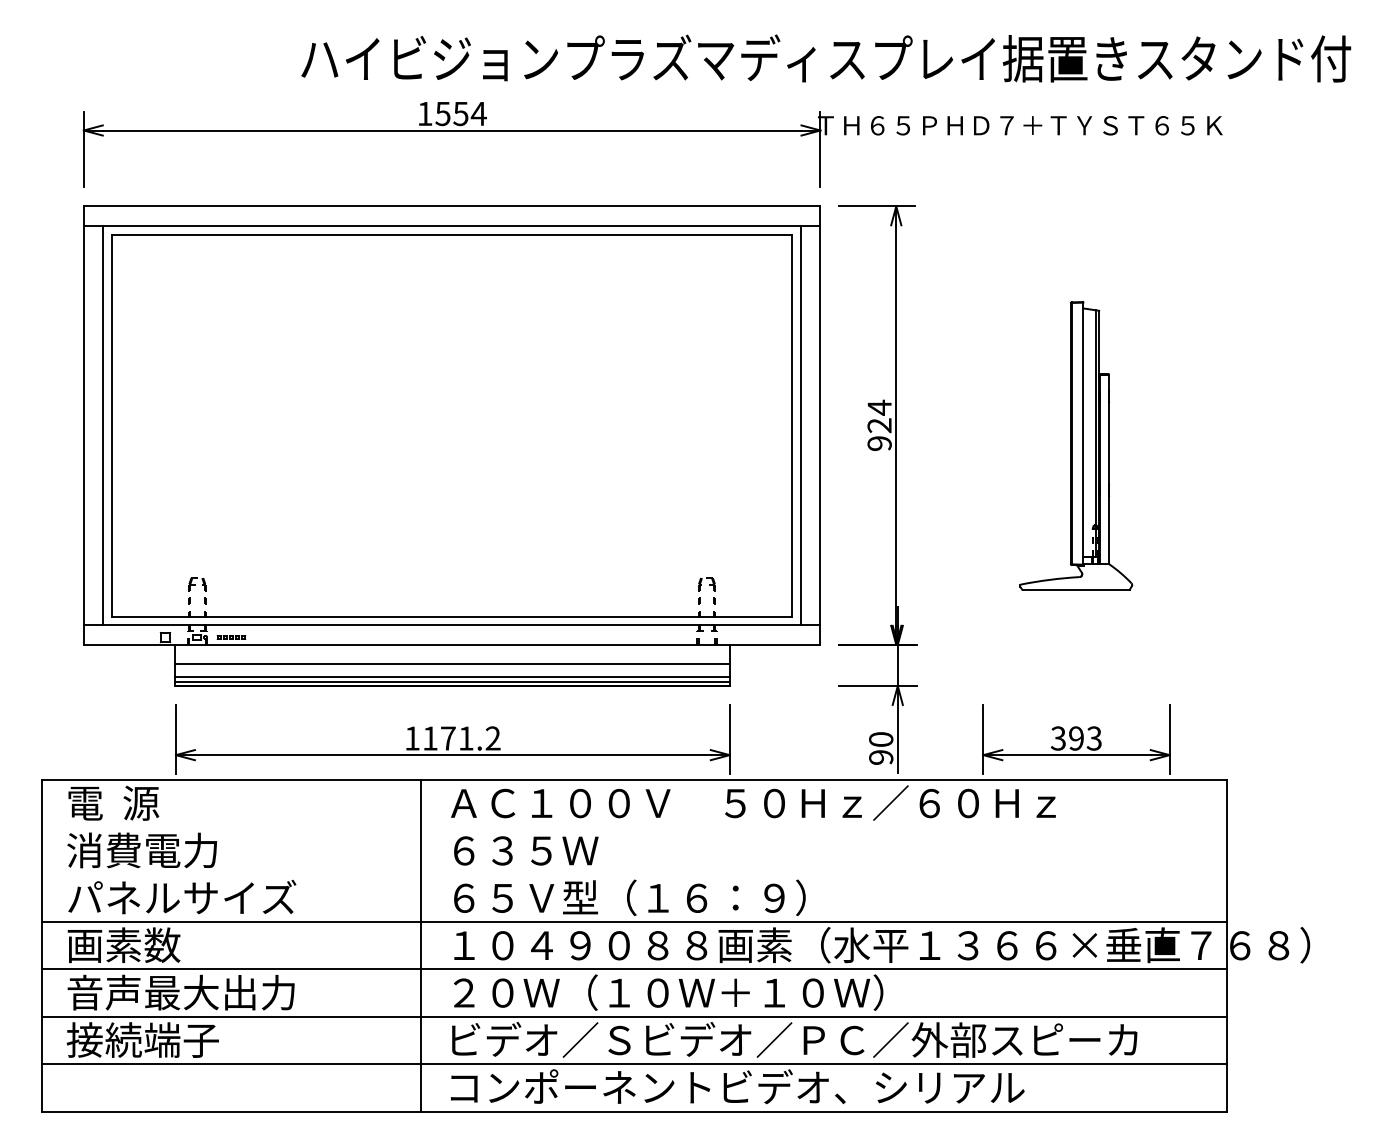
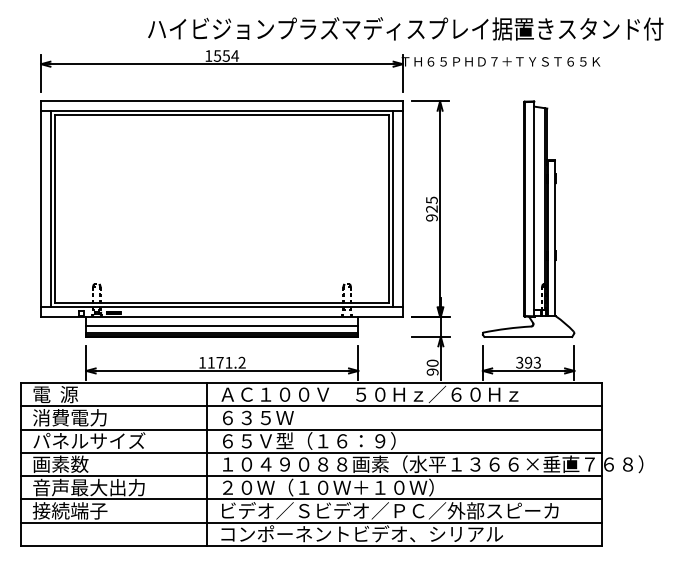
text: (878, 408) -> (431, 200), 924 -> 925
part: (1076, 444) -> (528, 218), size x1.67
line: (634, 827) -> (311, 406), added
line: (634, 874) -> (311, 429), added

